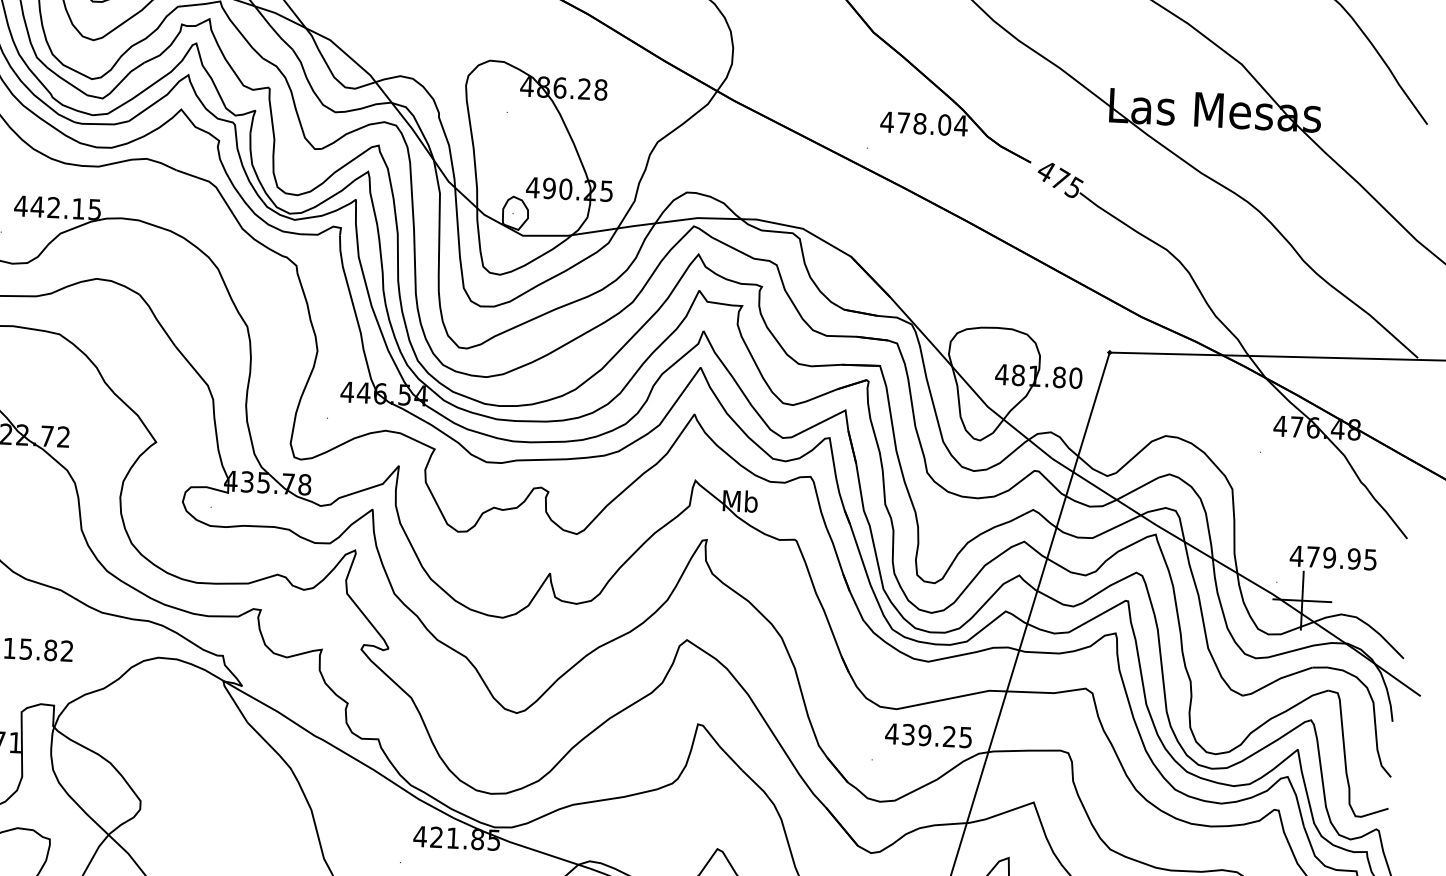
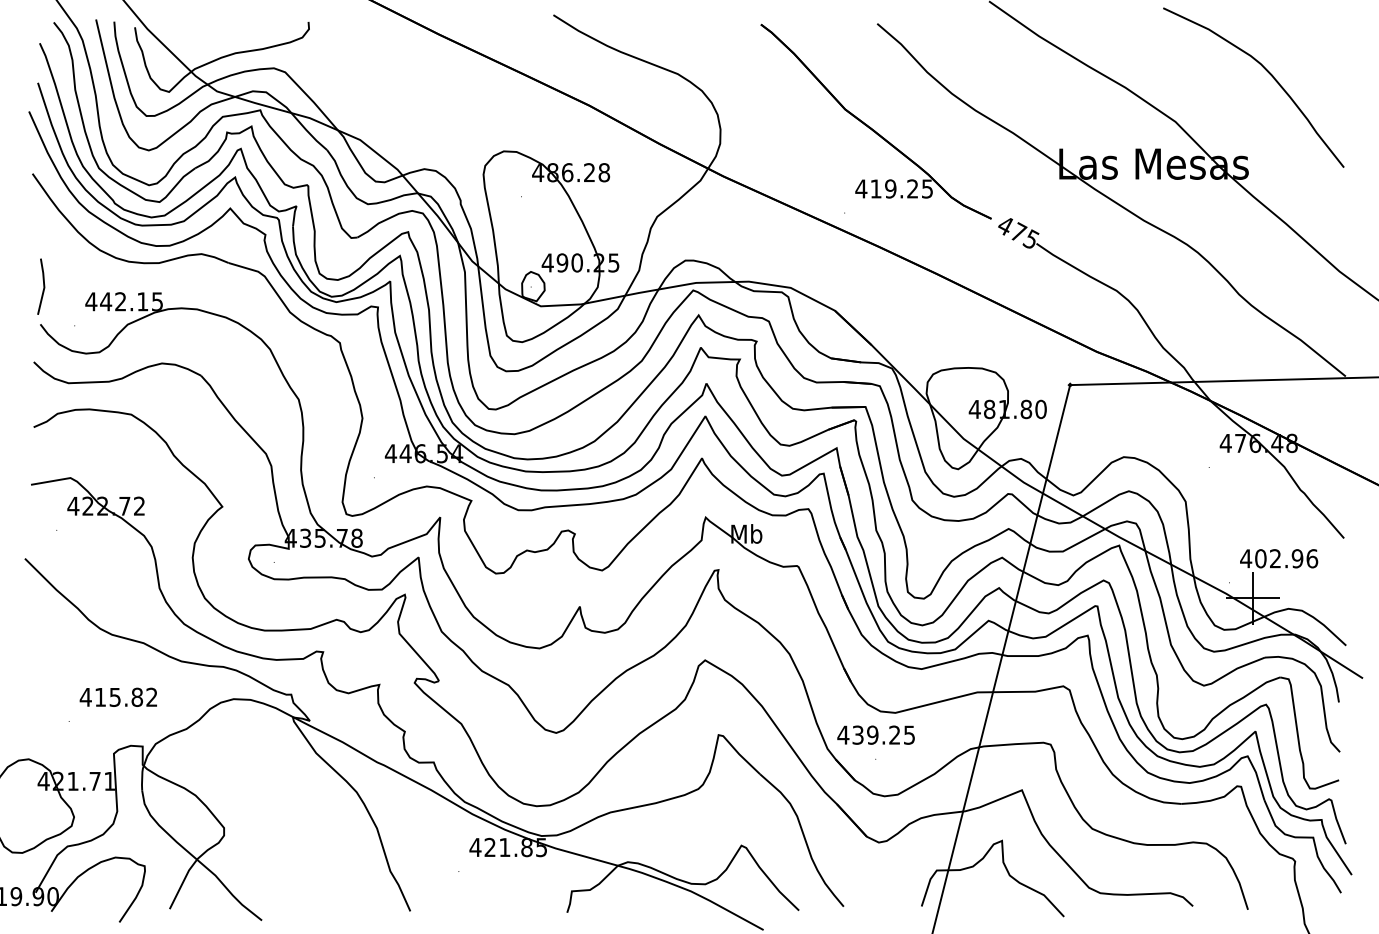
text: (932, 123) -> (901, 188), 478.04 -> 419.25
text: (1341, 558) -> (1286, 558), 479.95 -> 402.96
text: (927, 734) -> (875, 734), moved

